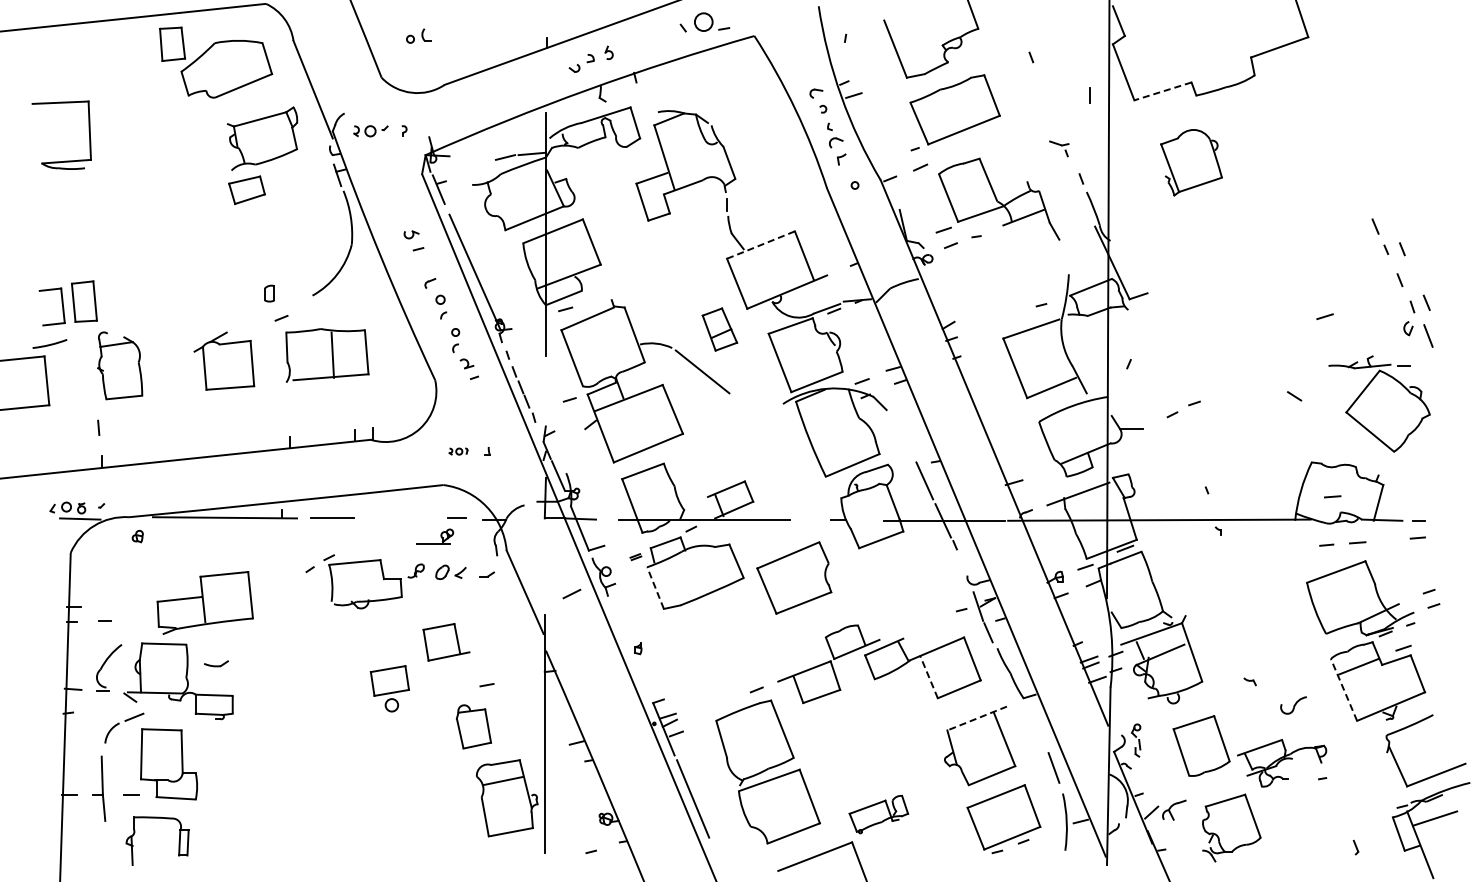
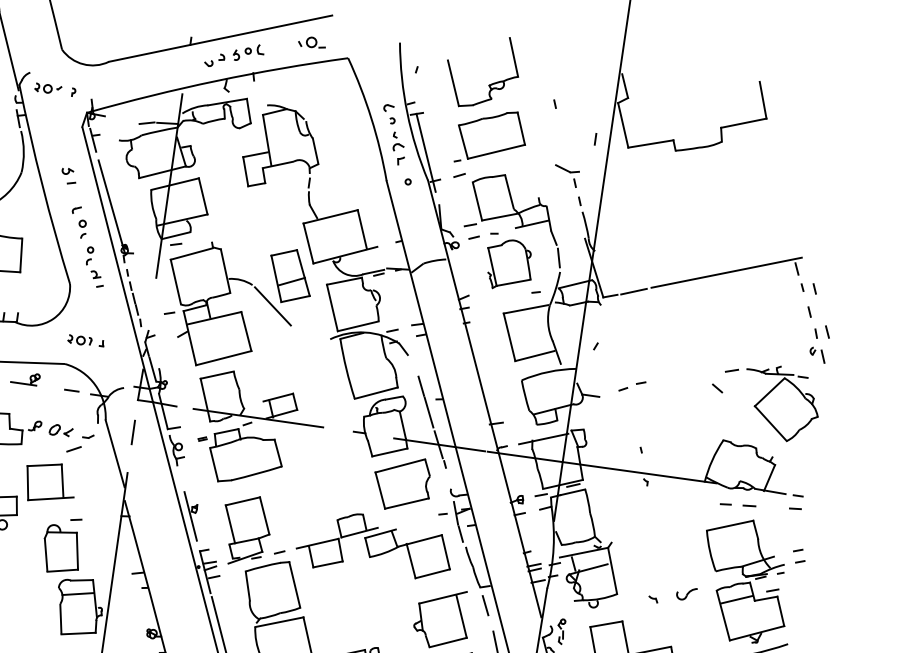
part: (704, 22) -> (311, 42), size x0.71
part: (418, 35) -> (254, 49), moved
line: (1162, 91) -> (650, 143), dashed -> solid
line: (872, 144) -> (425, 152), added
part: (1058, 148) -> (565, 175), size x1.67
part: (1191, 162) -> (509, 264), moved
line: (1284, 244) -> (726, 272), added
line: (760, 245) -> (330, 217), dashed -> solid
line: (1064, 256) -> (558, 258), added
line: (1168, 286) -> (634, 291), added
line: (1324, 316) -> (731, 370), moved
part: (719, 329) -> (290, 276), size x1.67
part: (1418, 334) -> (817, 355), size x0.71
line: (909, 448) -> (421, 386), added
part: (458, 451) -> (79, 340), size x1.67
line: (1332, 496) -> (735, 468), removed
part: (435, 536) -> (26, 378), moved
line: (544, 561) -> (133, 432), added
part: (794, 577) -> (402, 483), moved
line: (655, 587) -> (214, 464), dashed -> solid
line: (571, 593) -> (73, 448), moved
part: (446, 642) -> (50, 483), size x1.43
line: (634, 659) -> (190, 516), added
part: (709, 667) -> (246, 530), added
line: (928, 676) -> (410, 560), dashed -> solid
line: (1344, 689) -> (723, 615), dashed -> solid
part: (1293, 705) -> (686, 593), moved
line: (976, 718) -> (442, 597), dashed -> solid
line: (1033, 720) -> (485, 605), added
part: (473, 726) -> (61, 549), size x1.43

